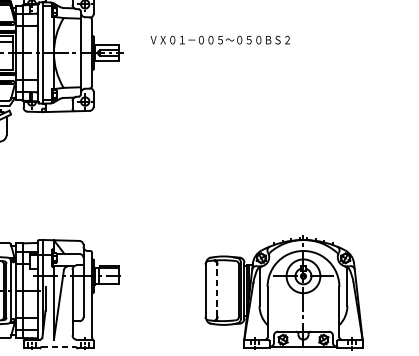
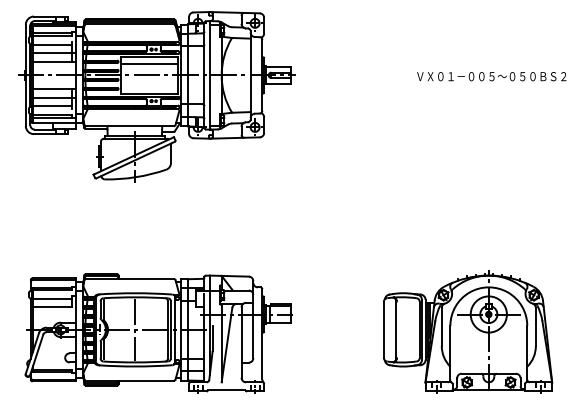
text: (220, 40) -> (491, 76), moved
line: (217, 290) -> (396, 329), dashed -> solid
line: (58, 347) -> (226, 390), dashed -> solid

